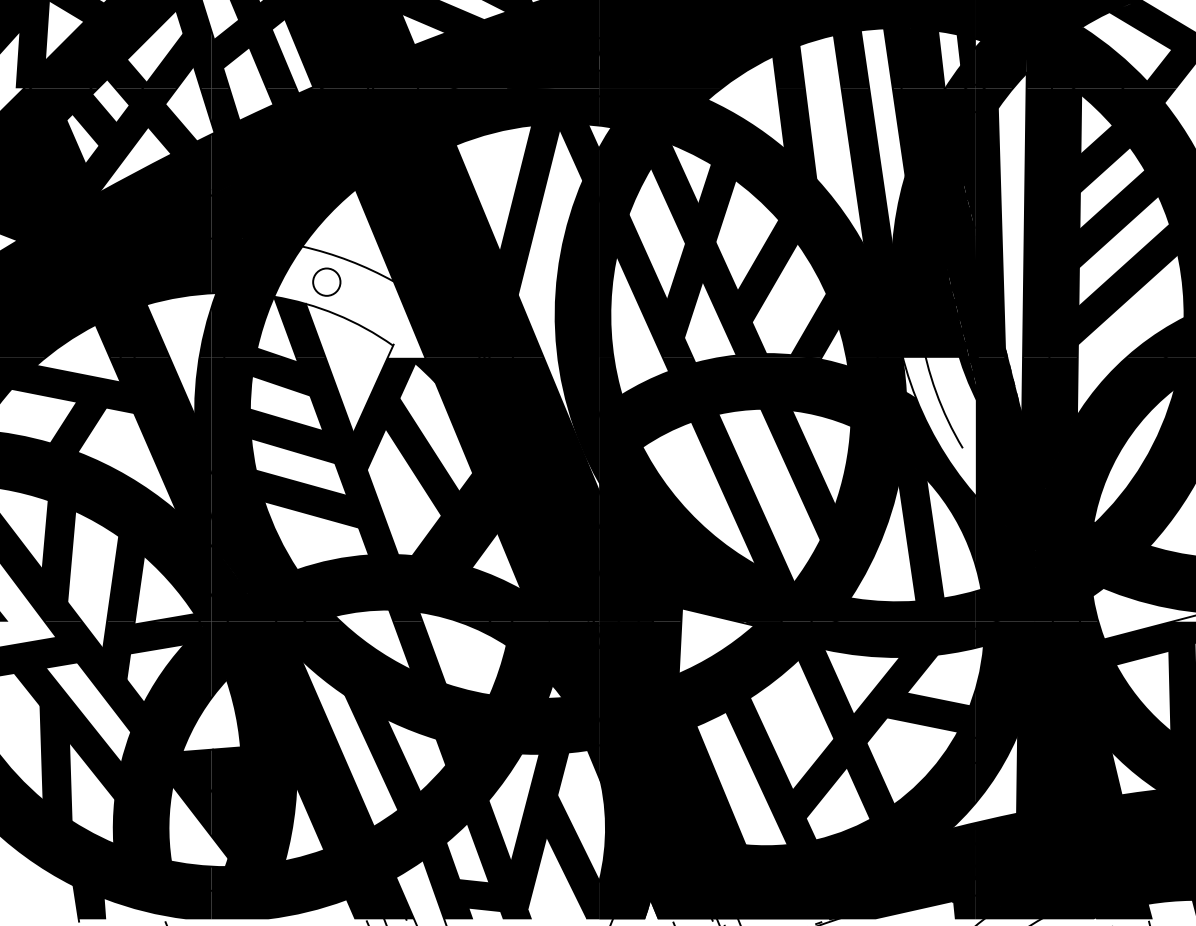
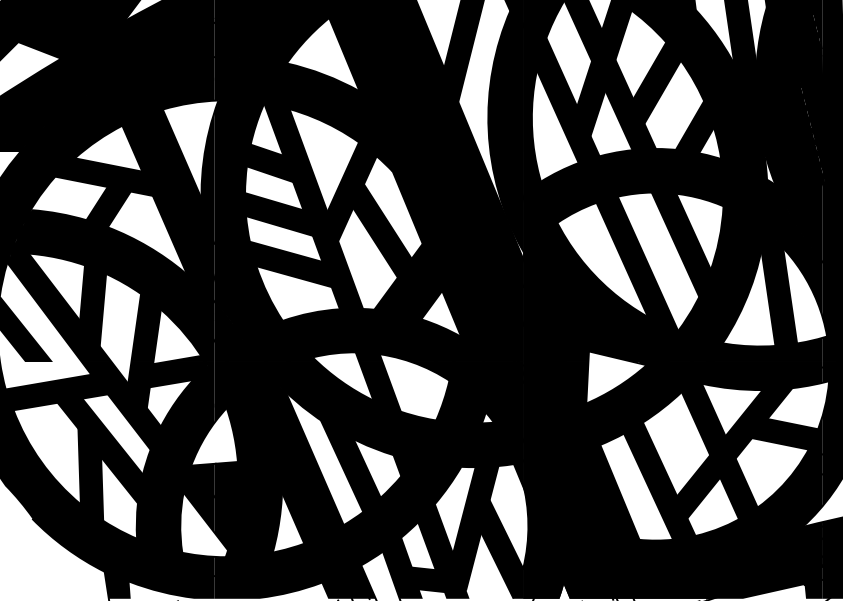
fill: (349, 301) -> (324, 107), added
fill: (938, 426) -> (792, 206), added

